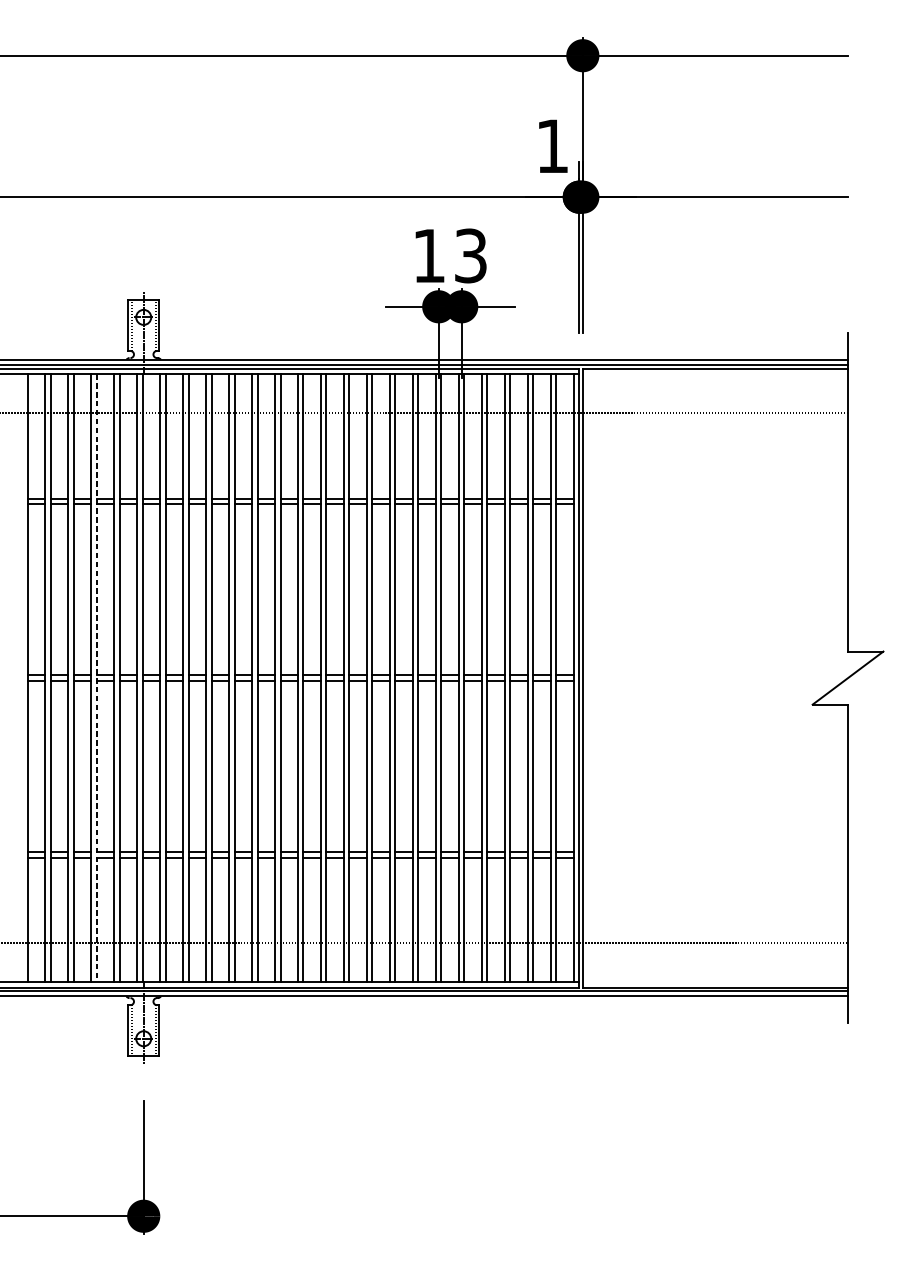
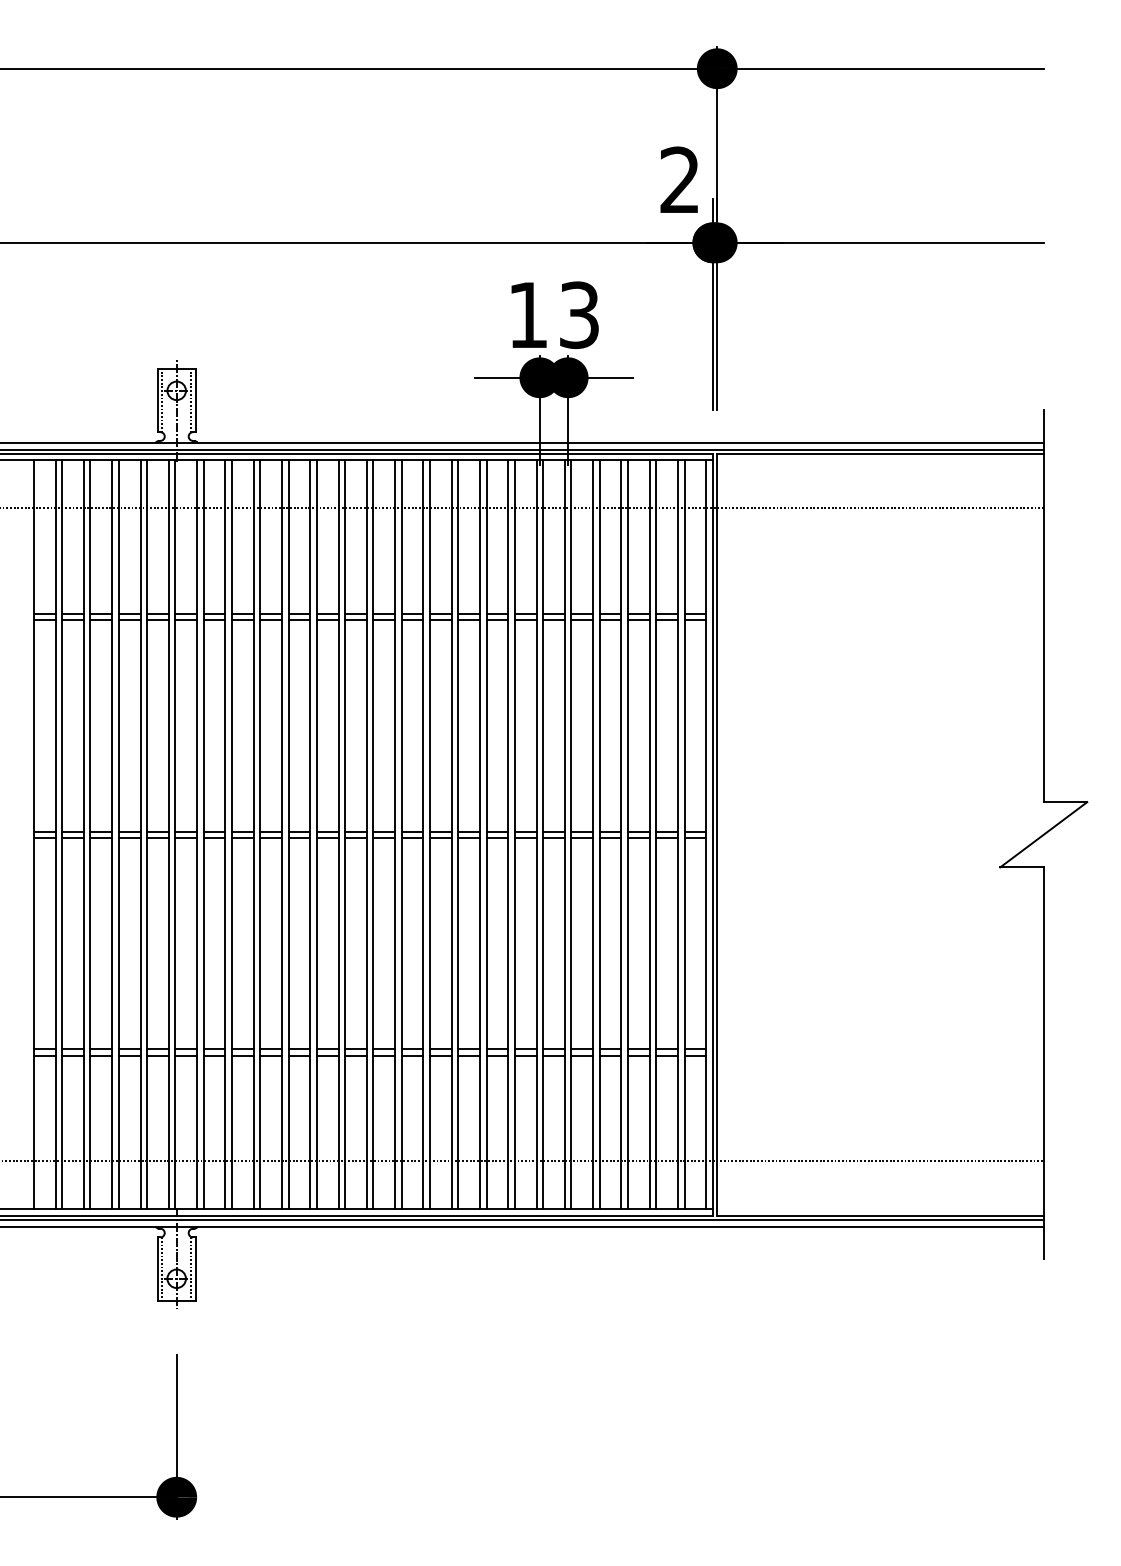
text: (552, 145) -> (679, 179), 1 -> 2
line: (96, 678) -> (118, 835), dashed -> solid

